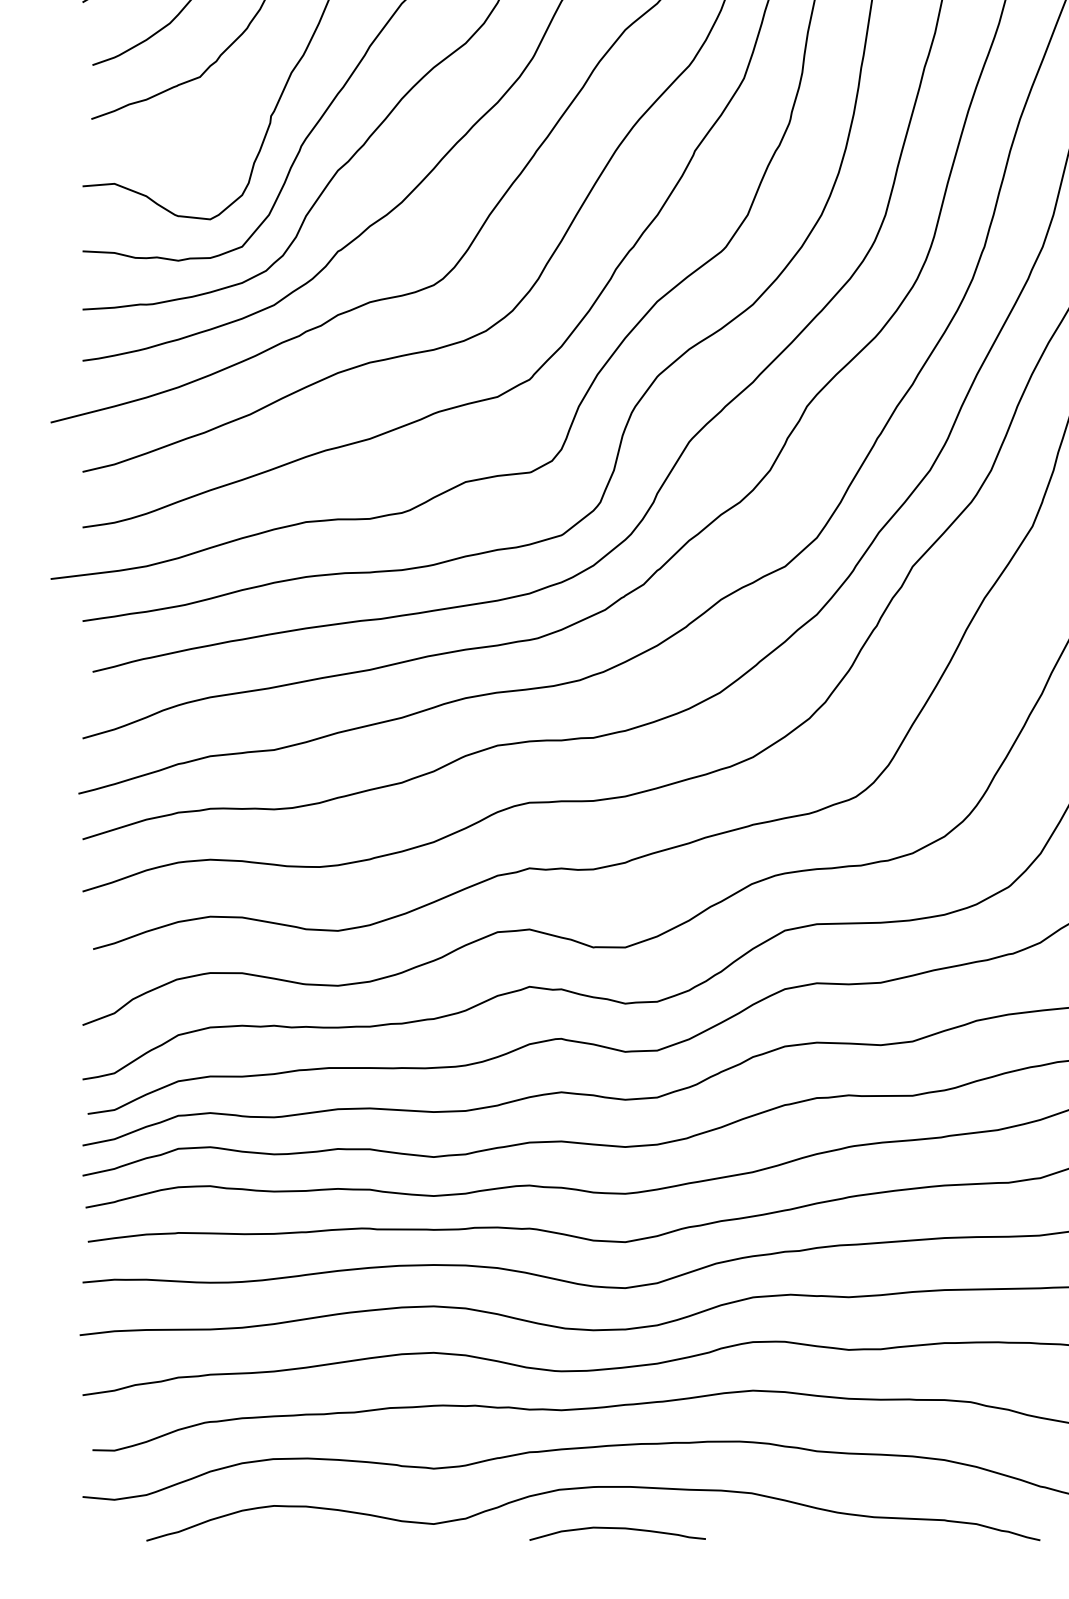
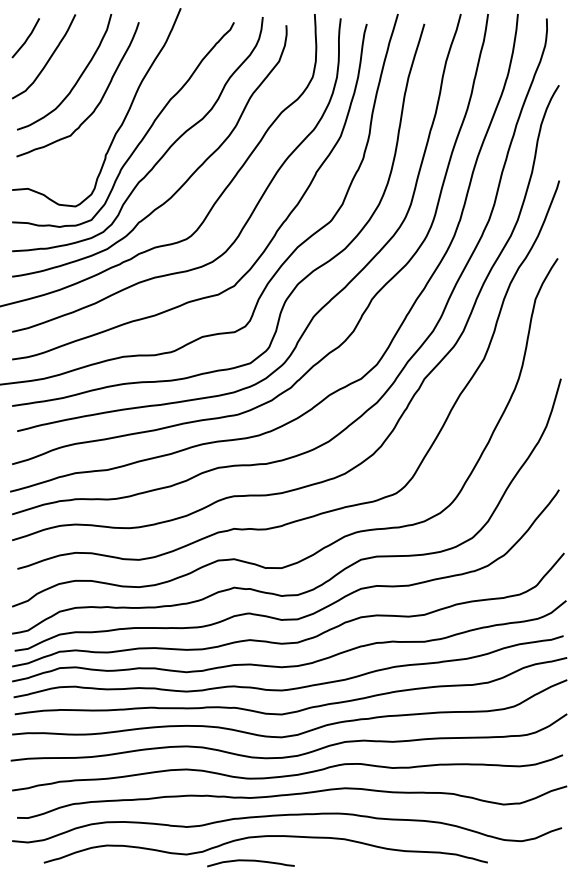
curve: (616, 1530) -> (250, 861), moved

